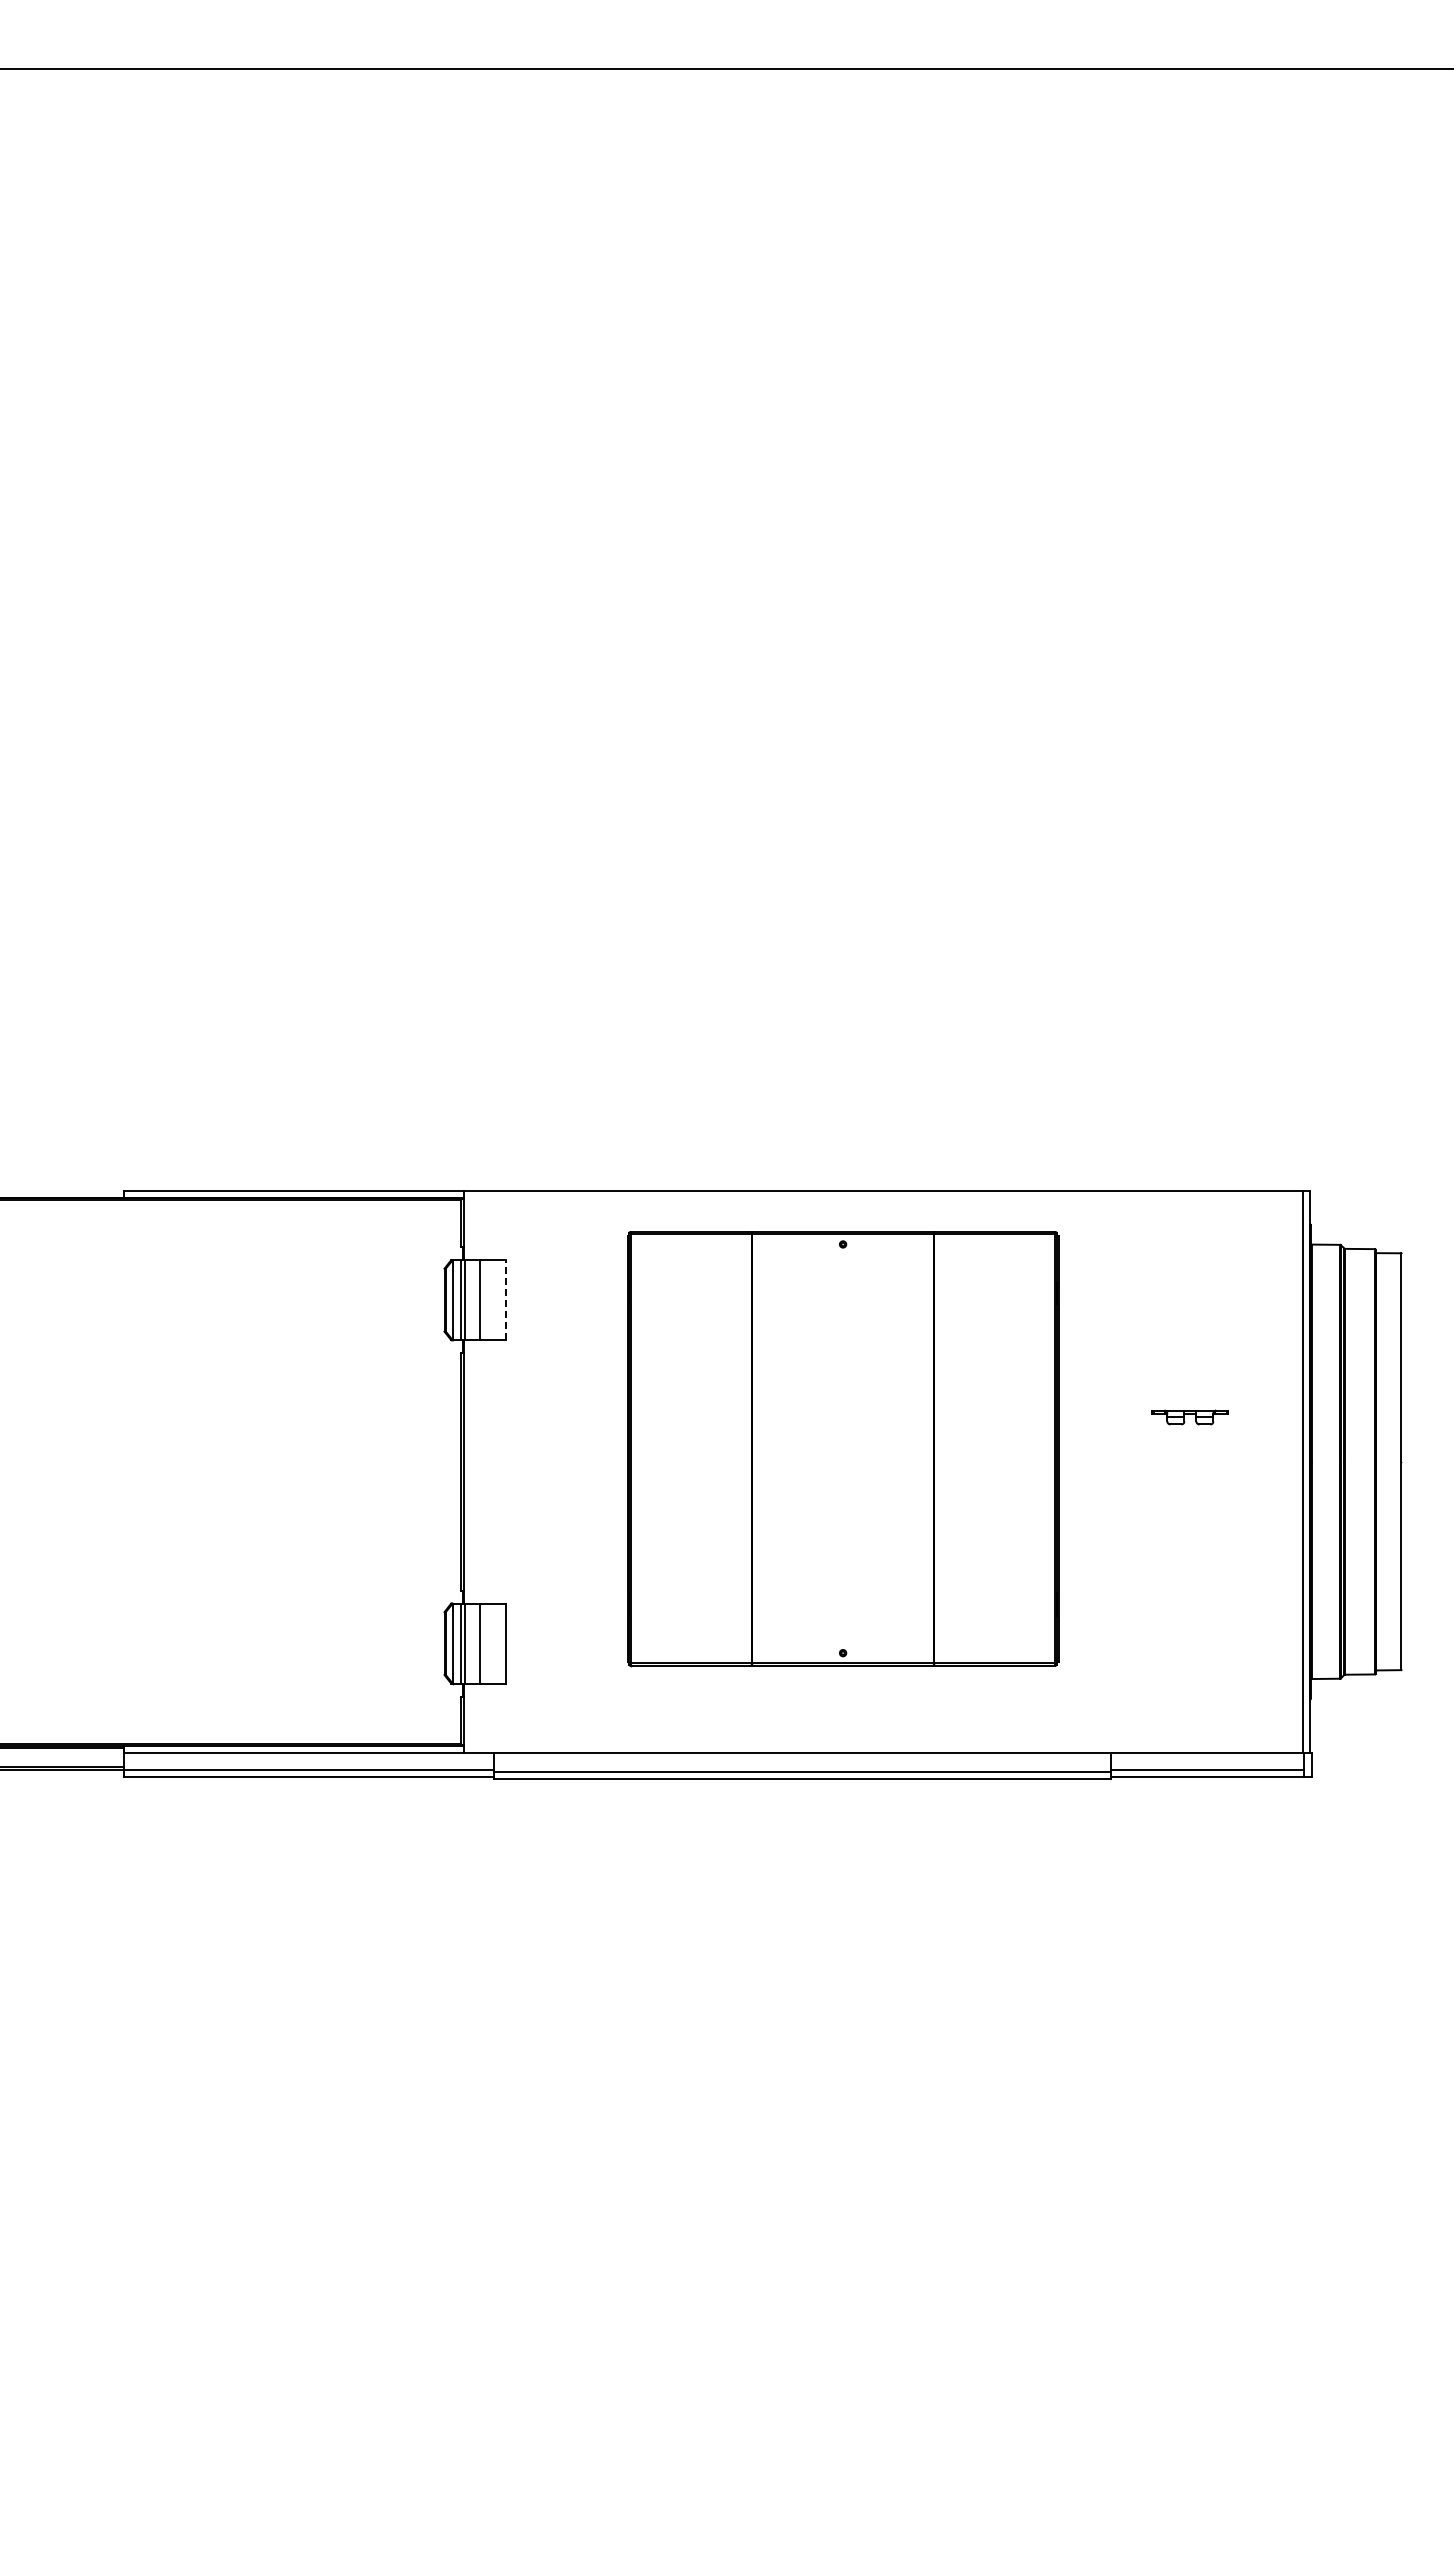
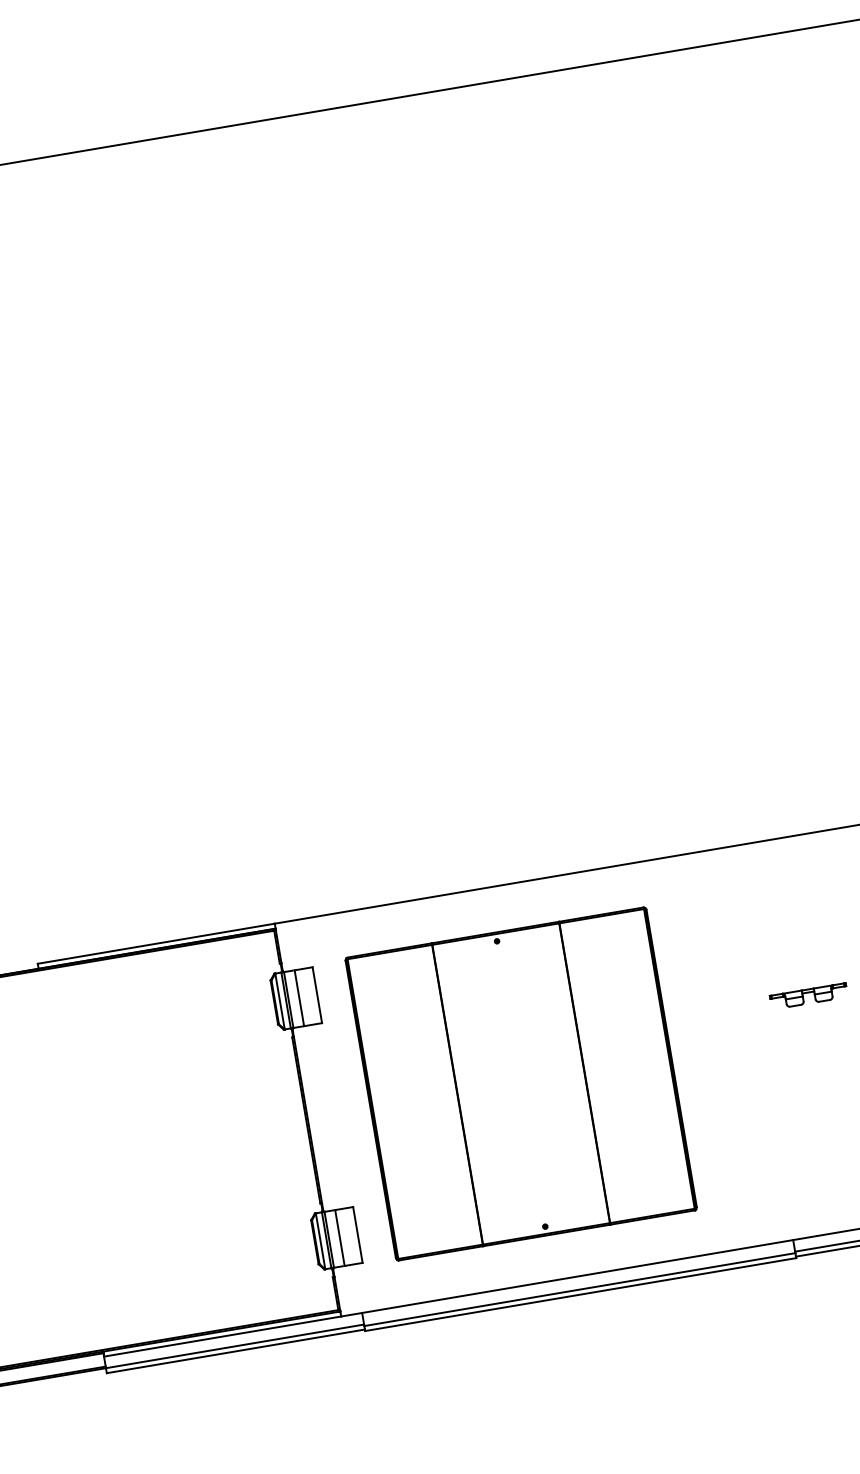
line: (506, 1299) -> (317, 994), dashed -> solid
part: (1190, 1417) -> (809, 996), size x1.43
part: (843, 1449) -> (521, 1084), moved

